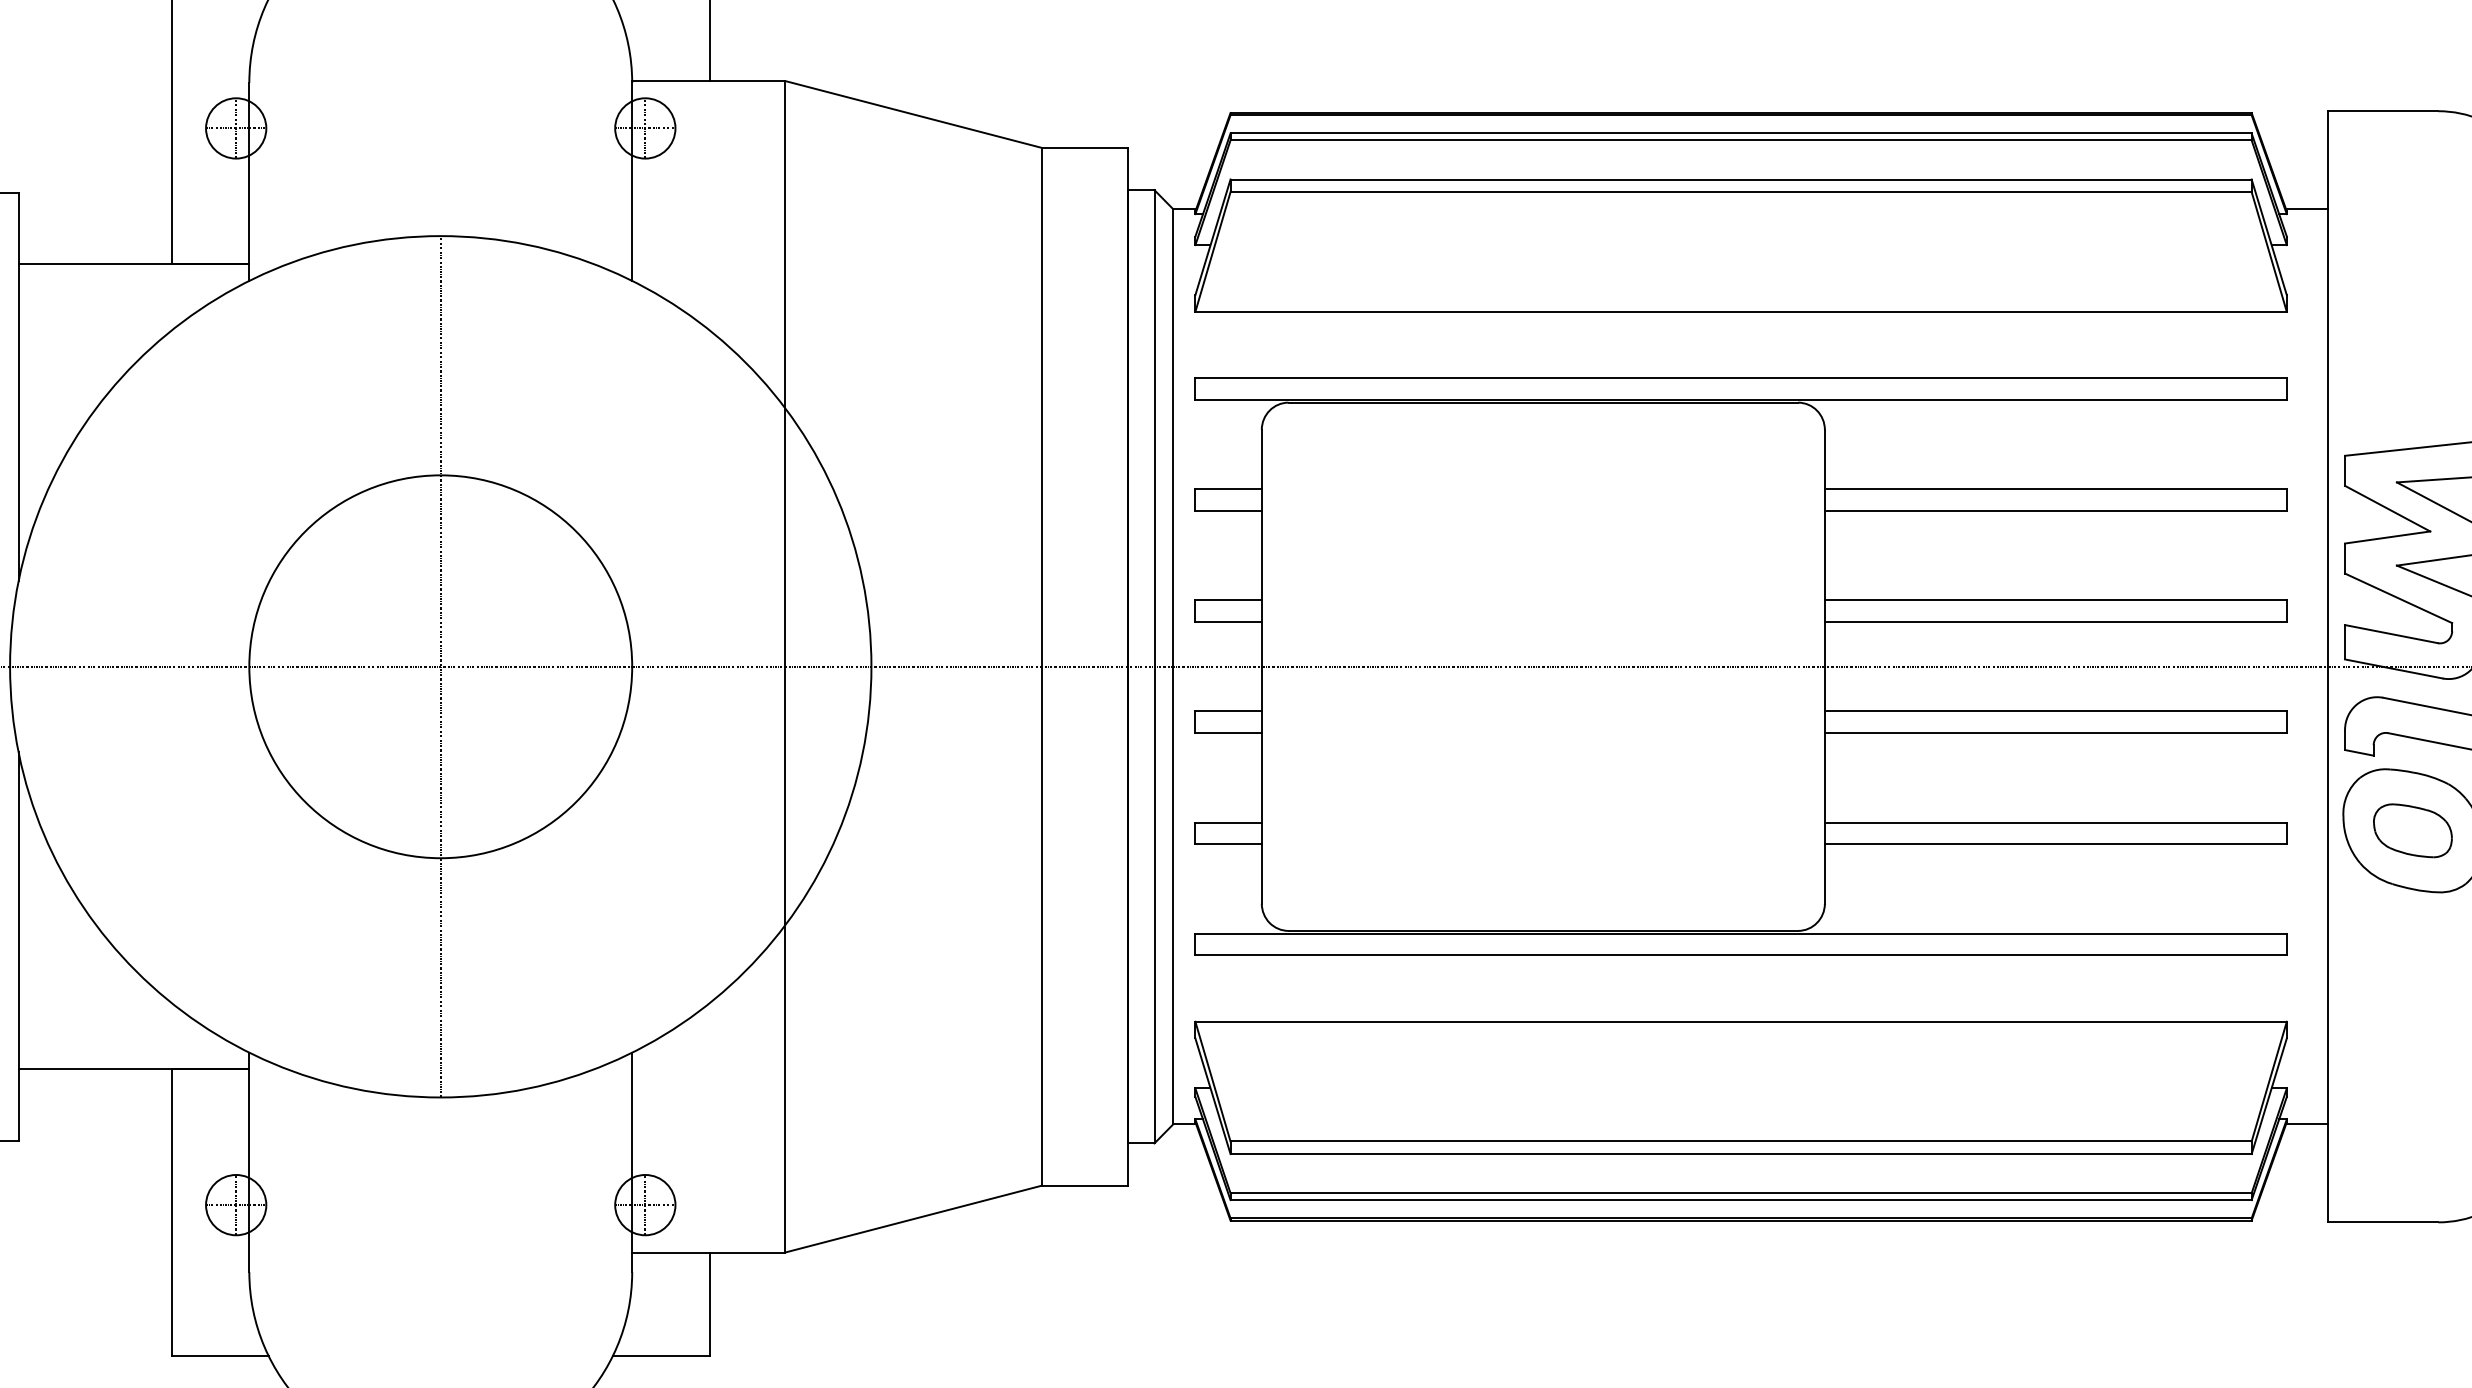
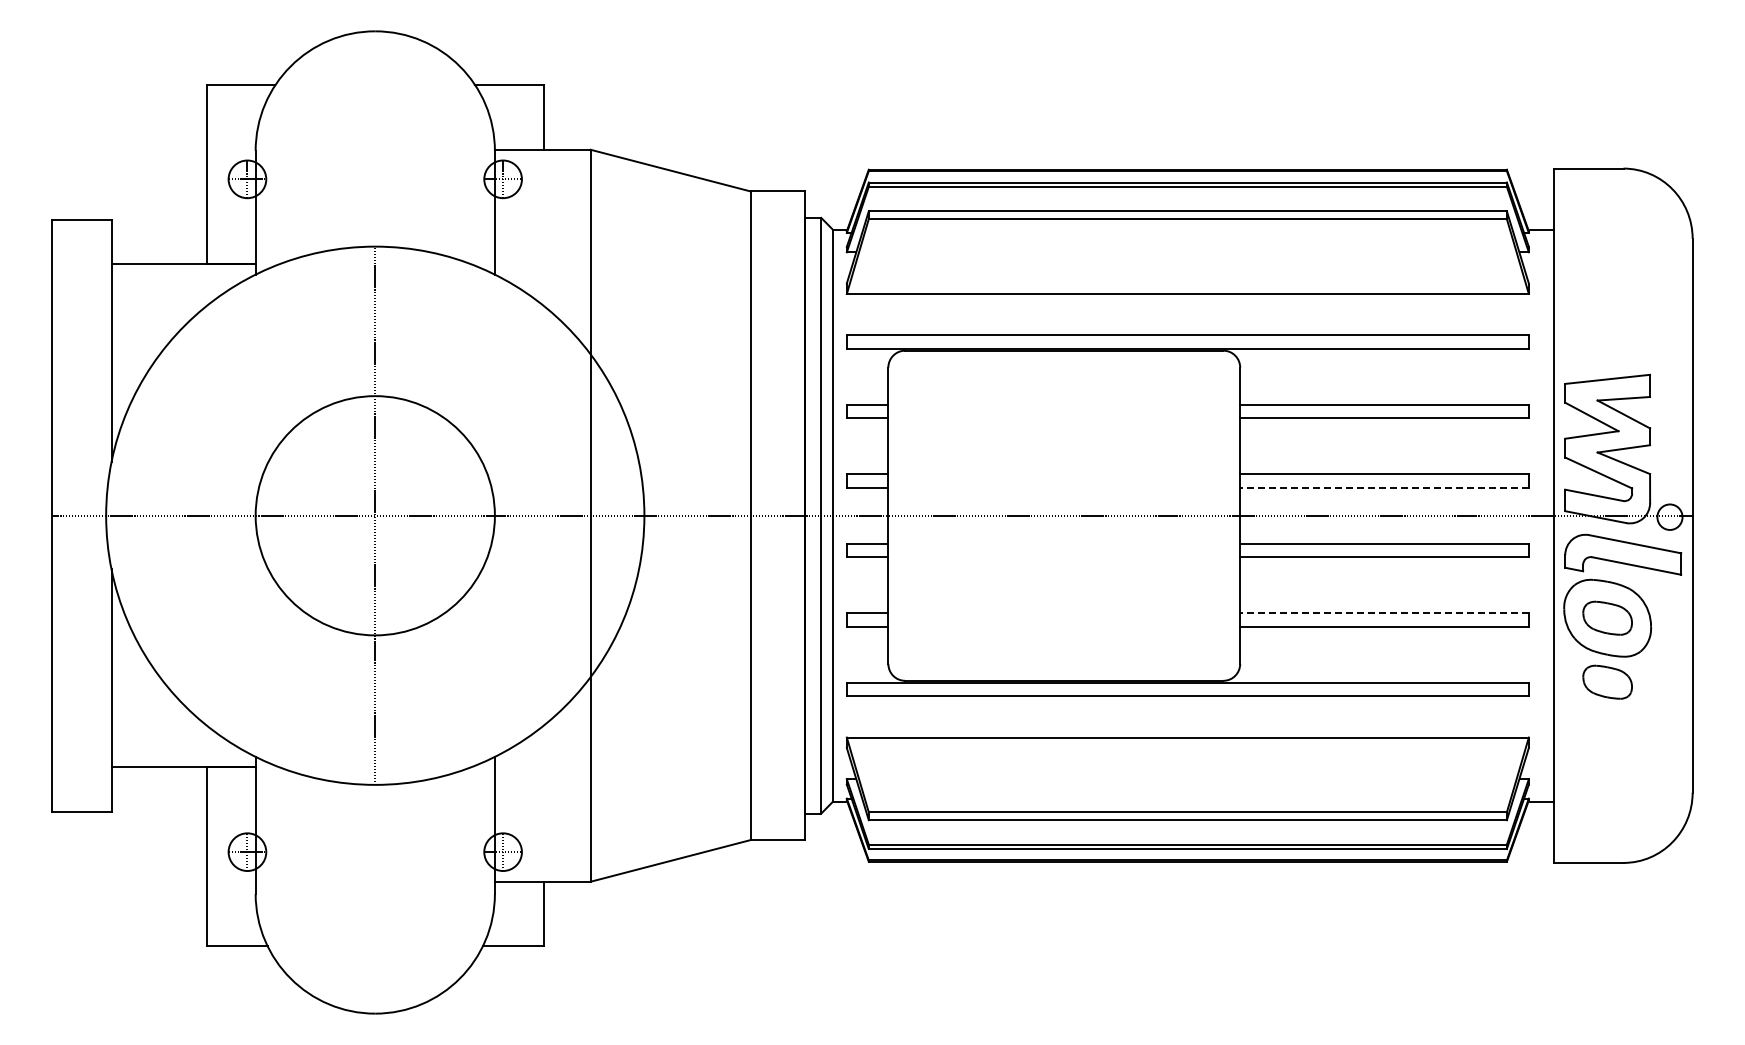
line: (2055, 621) -> (1384, 487), solid -> dashed
line: (2055, 823) -> (1384, 613), solid -> dashed
part: (2412, 932) -> (1607, 681), added

